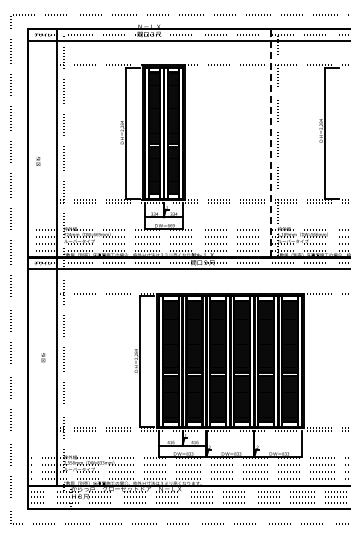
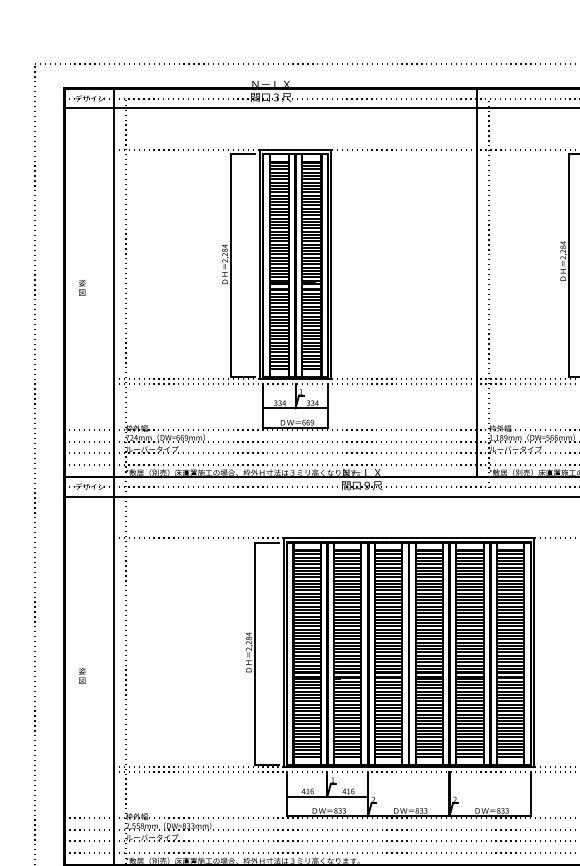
line: (270, 142) -> (477, 281), dashed -> solid
text: (38, 160) -> (82, 286), moved
text: (43, 357) -> (82, 675), moved

